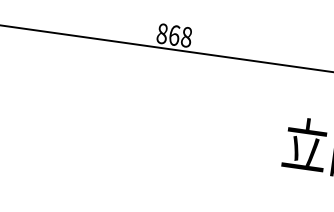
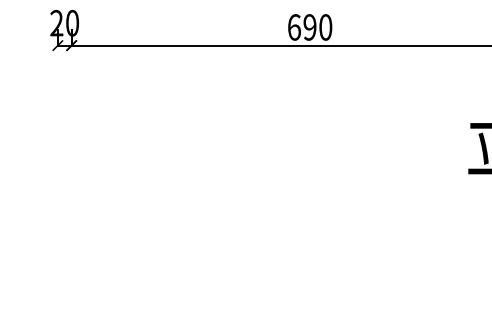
text: (174, 35) -> (310, 27), 868 -> 690

